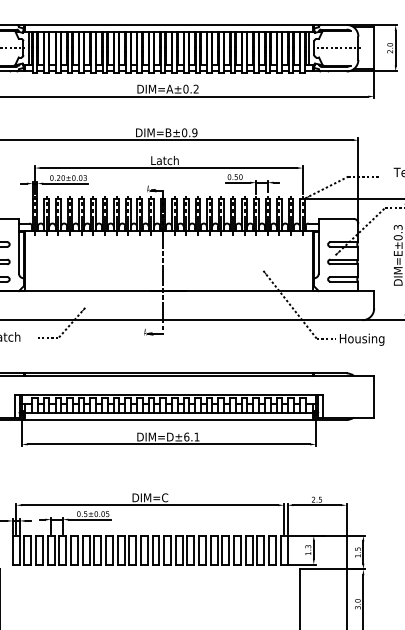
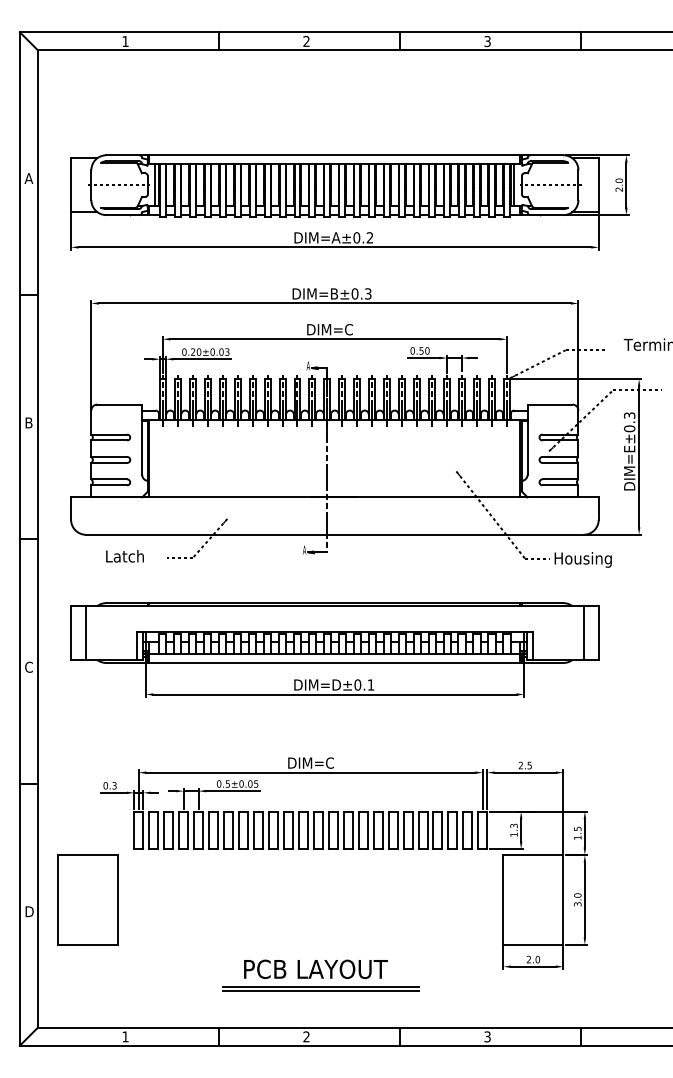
text: (194, 132) -> (367, 293), DIM=B±0.9 -> DIM=B±0.3
text: (164, 160) -> (329, 329), Latch -> DIM=C
line: (362, 396) -> (583, 633), added
text: (186, 436) -> (357, 684), DIM=D±6.1 -> DIM=D±0.1

